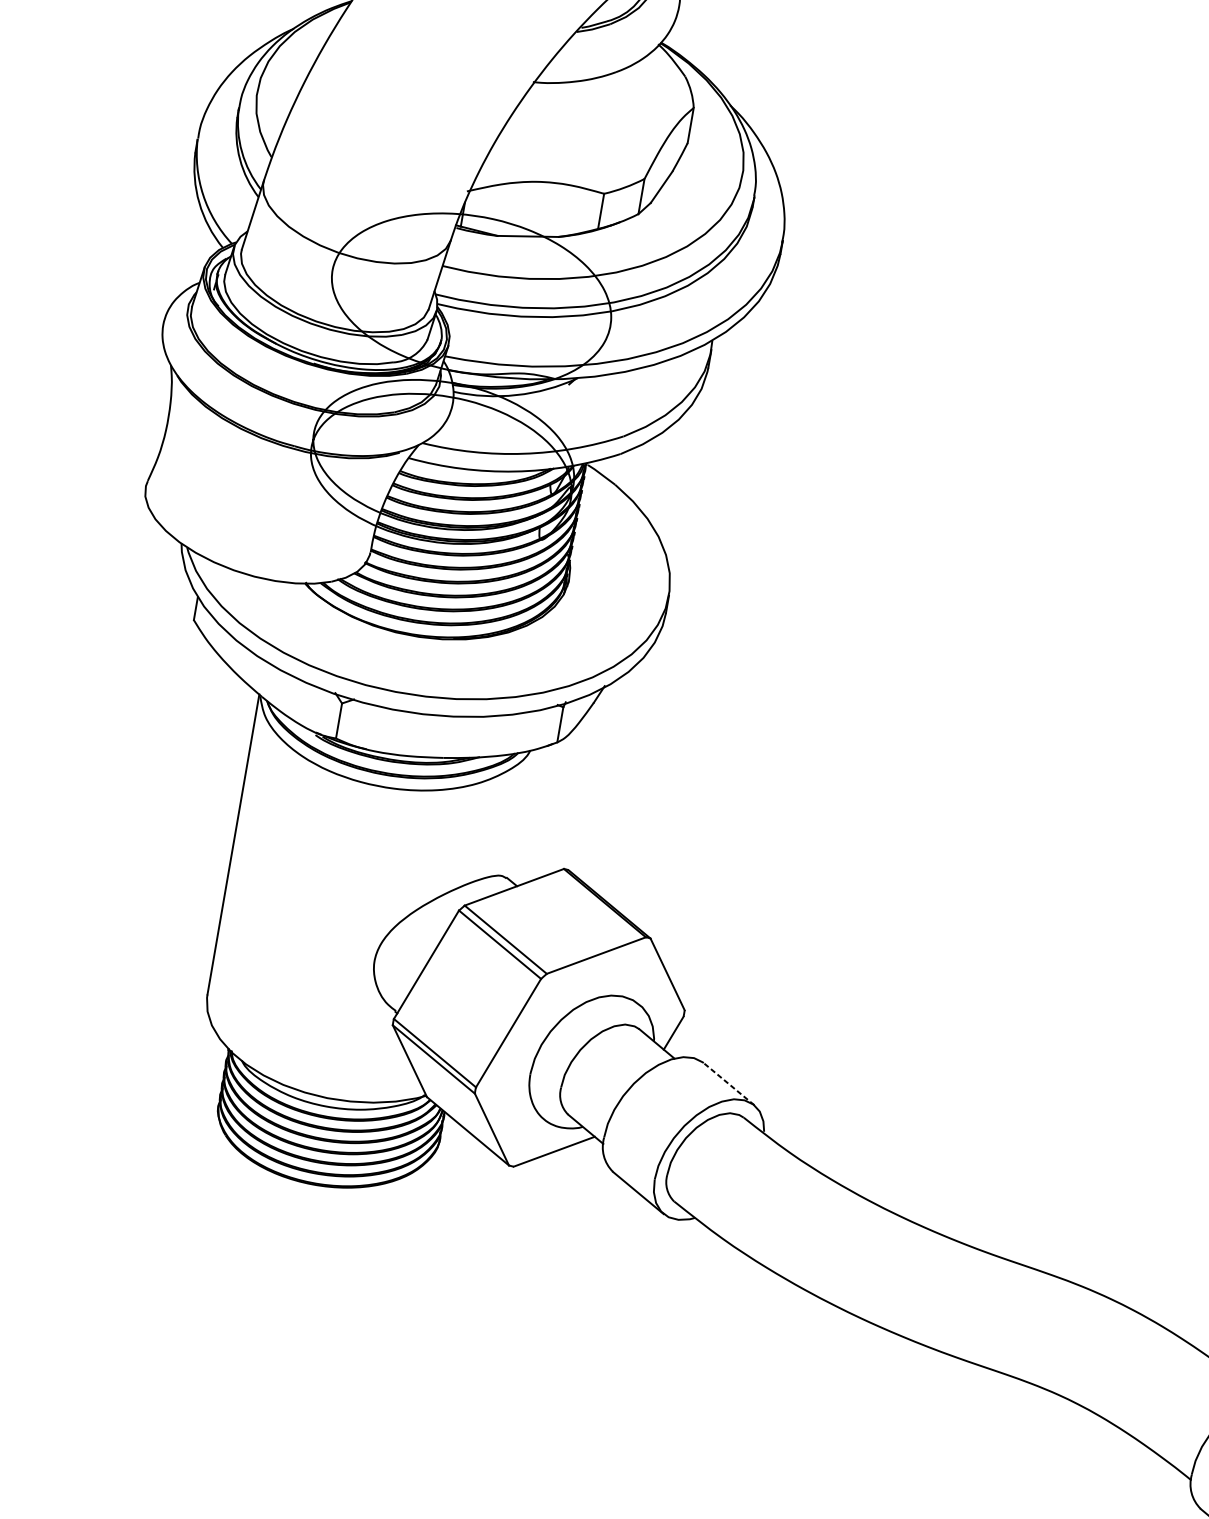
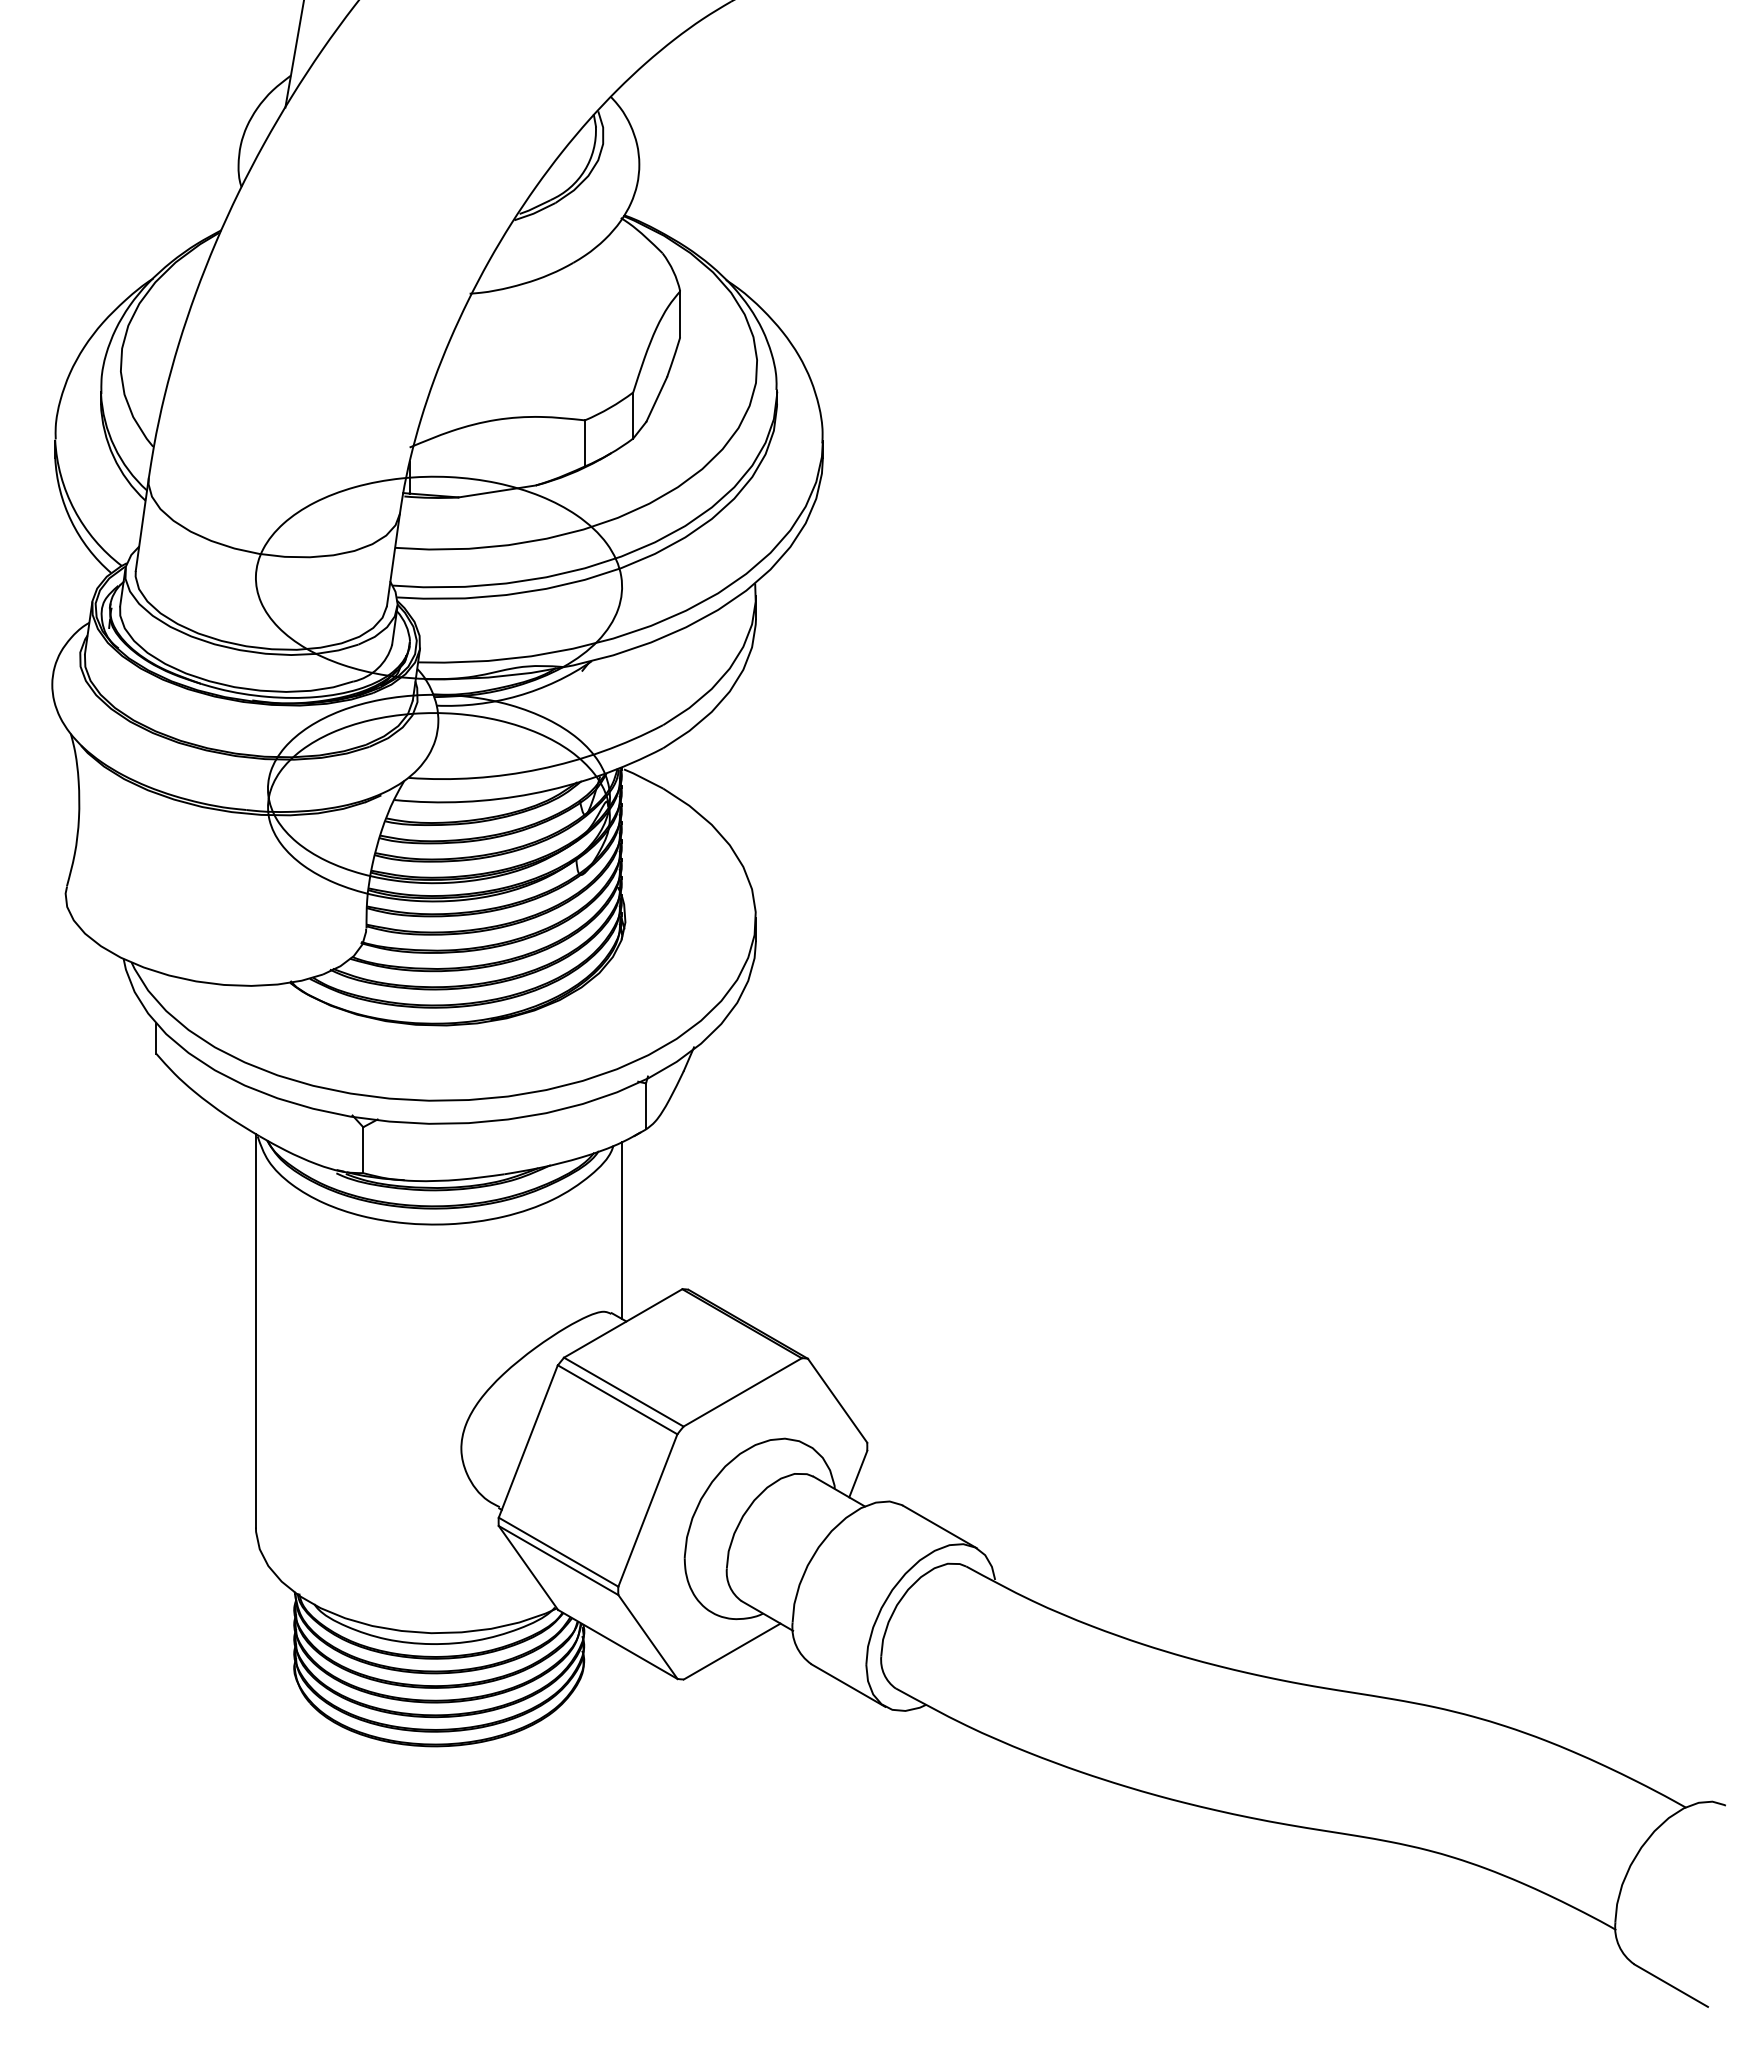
line: (526, 816) -> (622, 1230), added
line: (728, 1084) -> (939, 1527), dashed -> solid

